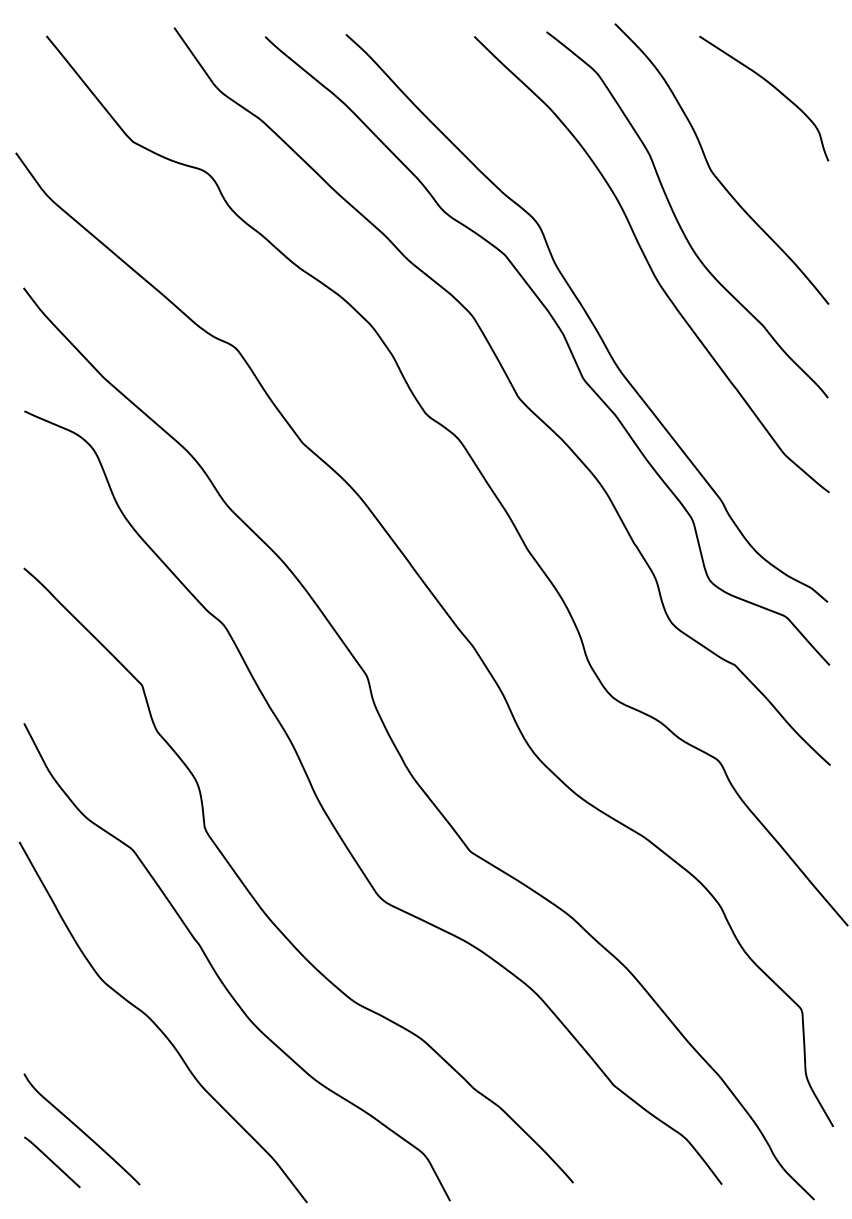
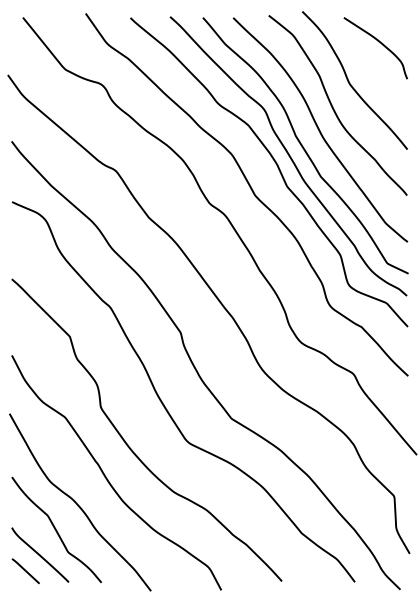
curve: (617, 298) -> (303, 146), added
curve: (114, 1077) -> (56, 529), added

